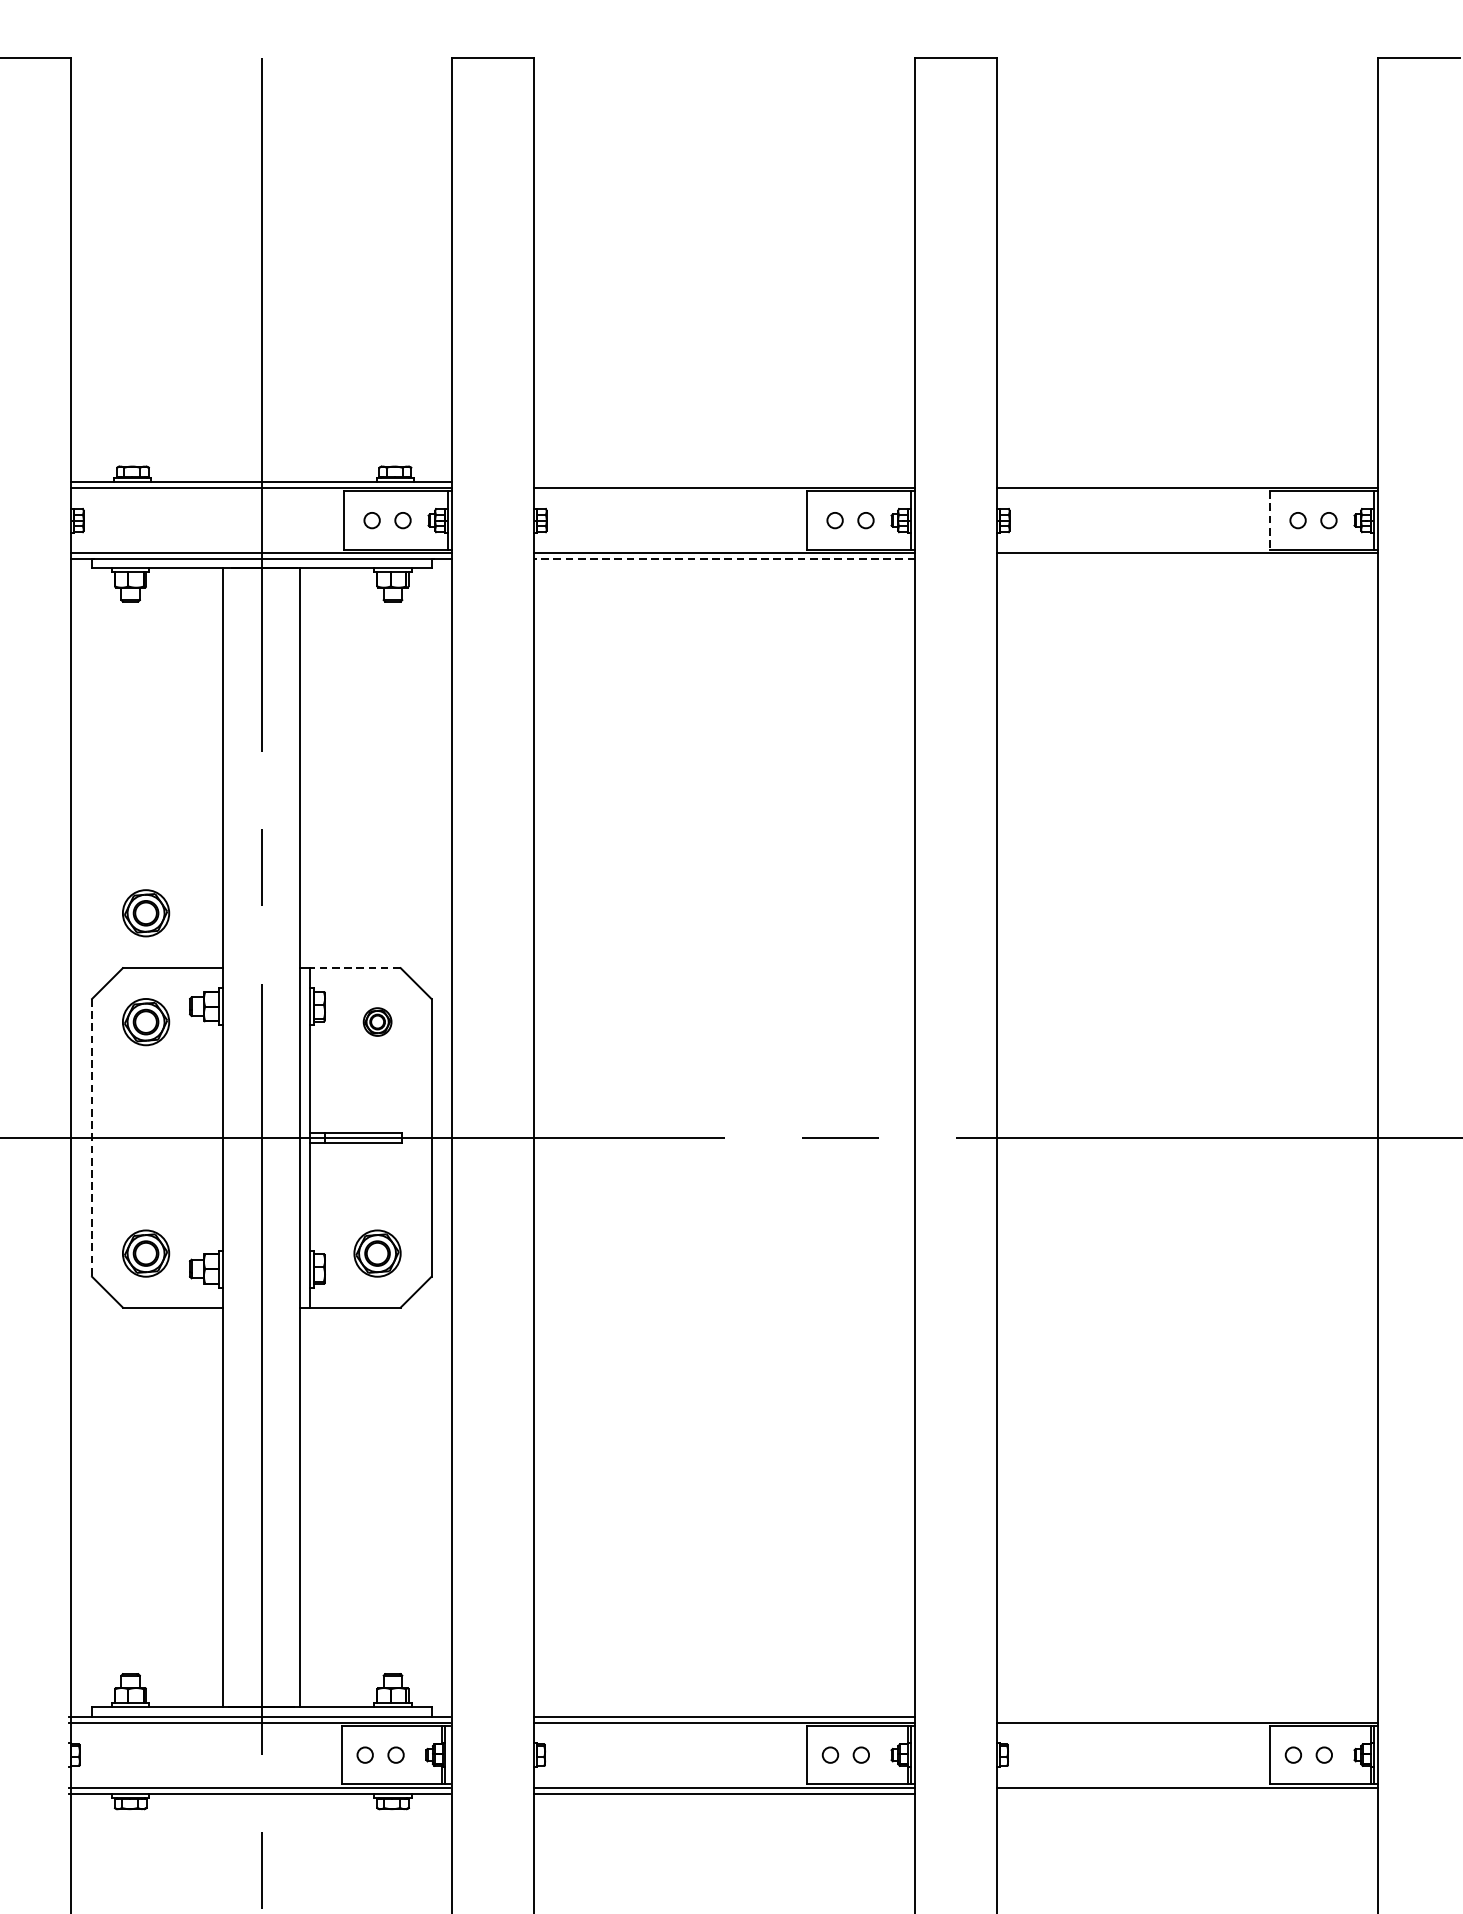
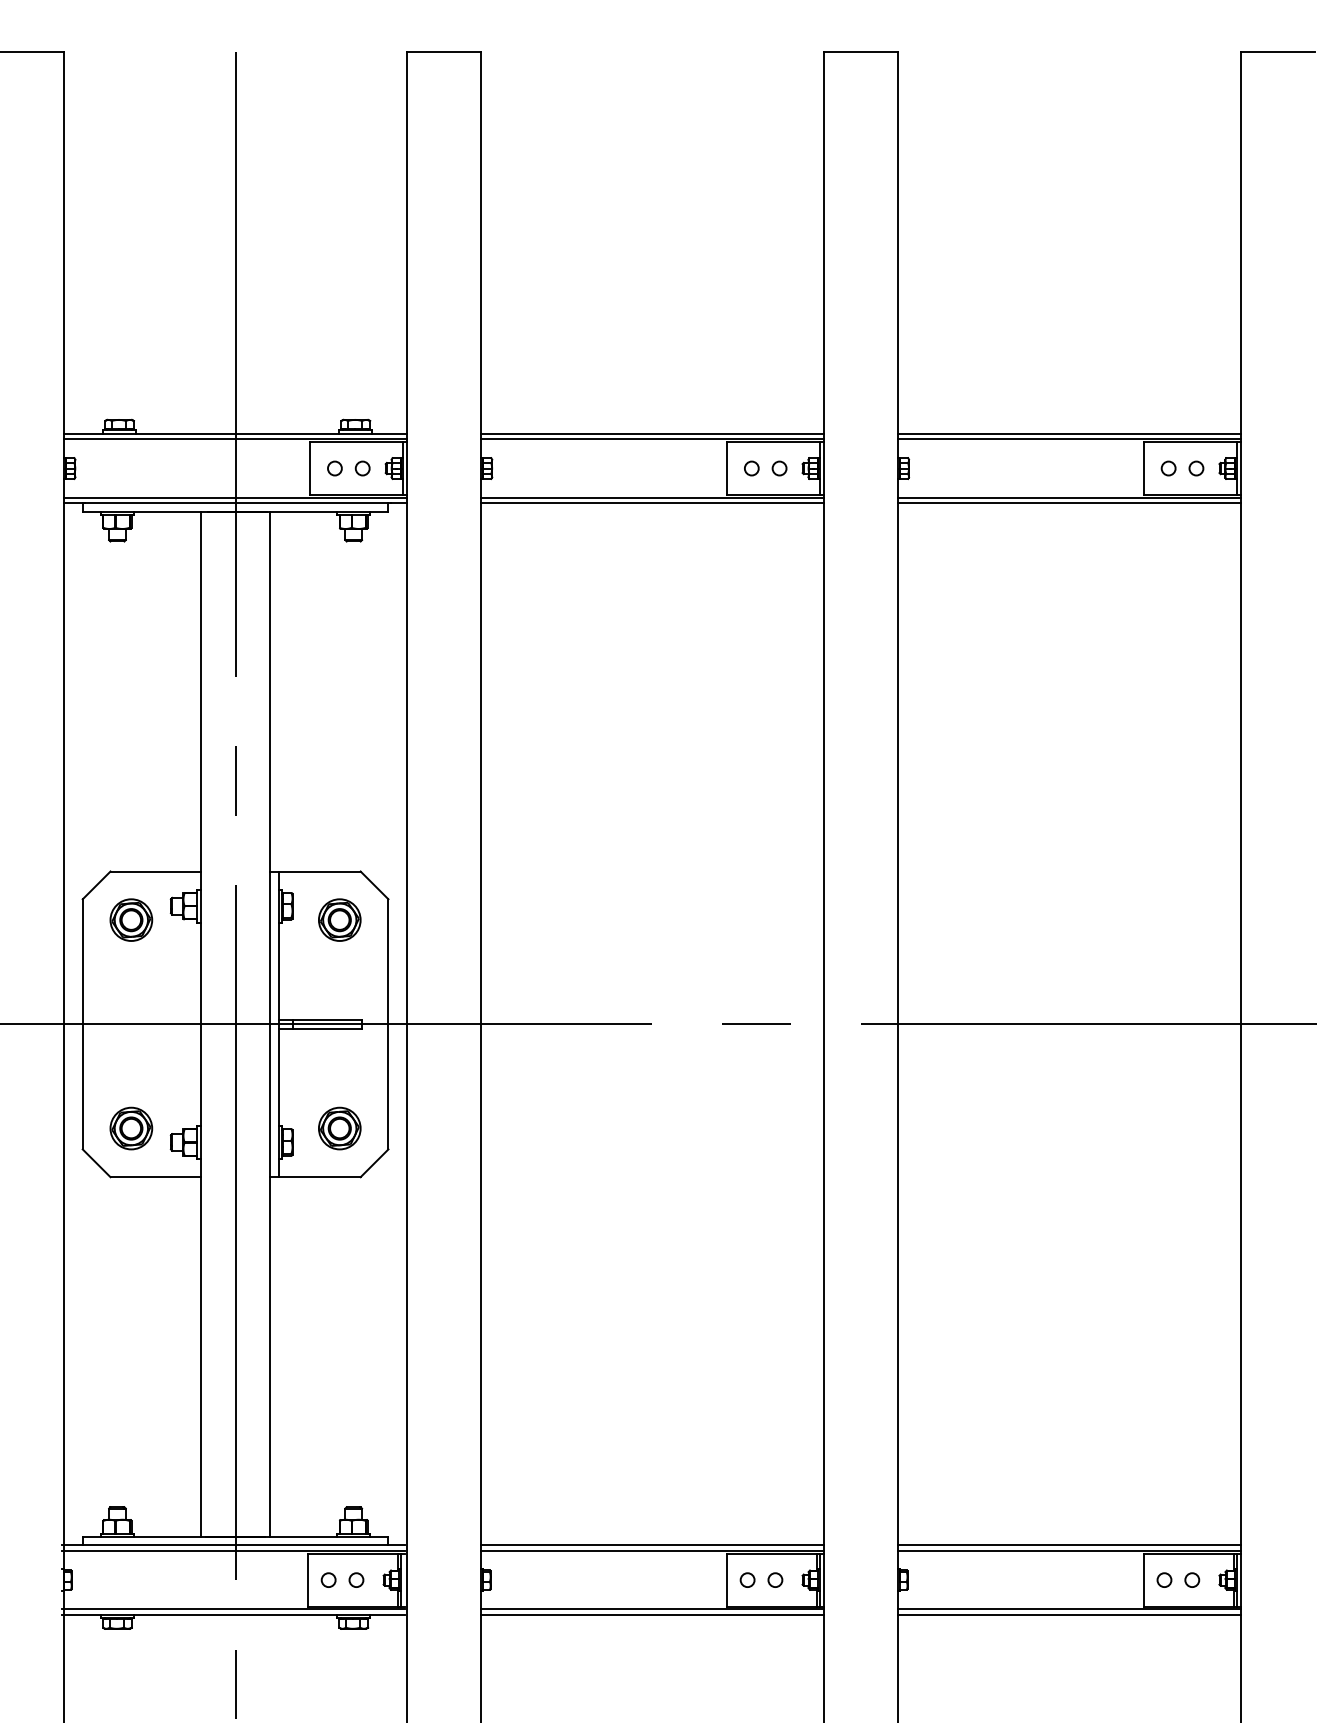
line: (724, 481) -> (652, 433), added
line: (1186, 481) -> (1068, 433), added
line: (1270, 521) -> (1143, 469), dashed -> solid
line: (724, 559) -> (652, 503), dashed -> solid
line: (1186, 559) -> (1068, 503), added
part: (146, 912) -> (131, 821), removed
line: (355, 968) -> (319, 871), dashed -> solid
part: (377, 1021) -> (339, 919), size x1.67
line: (91, 1138) -> (82, 1024), dashed -> solid
line: (1186, 1716) -> (1068, 1545), added
line: (1186, 1793) -> (1068, 1614), added

